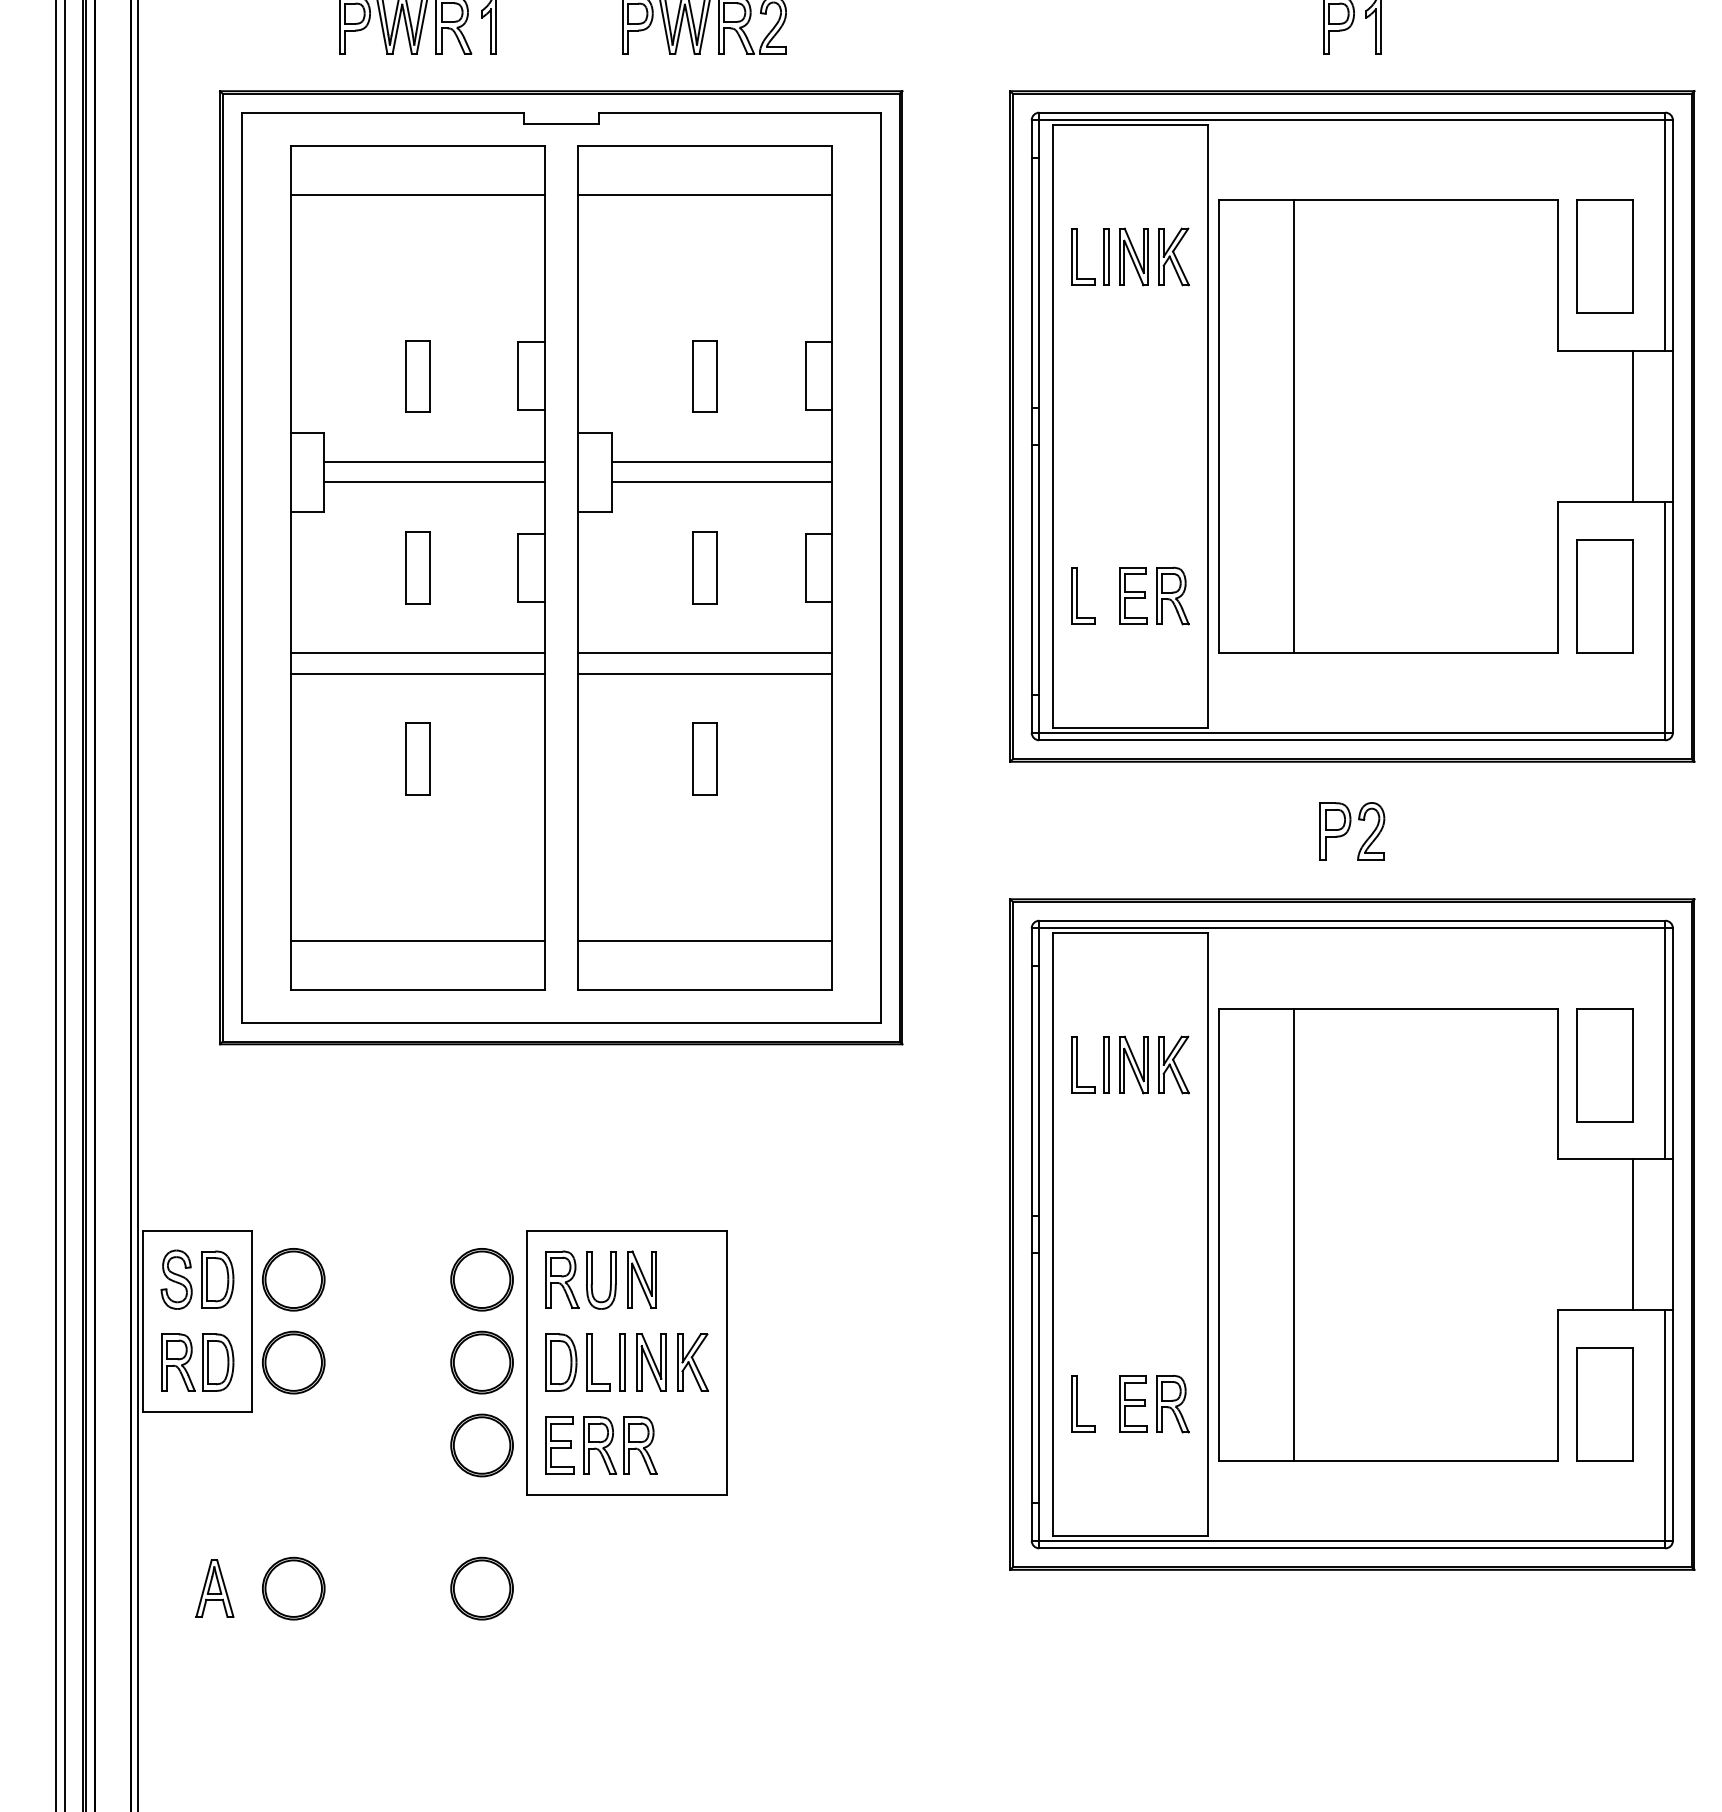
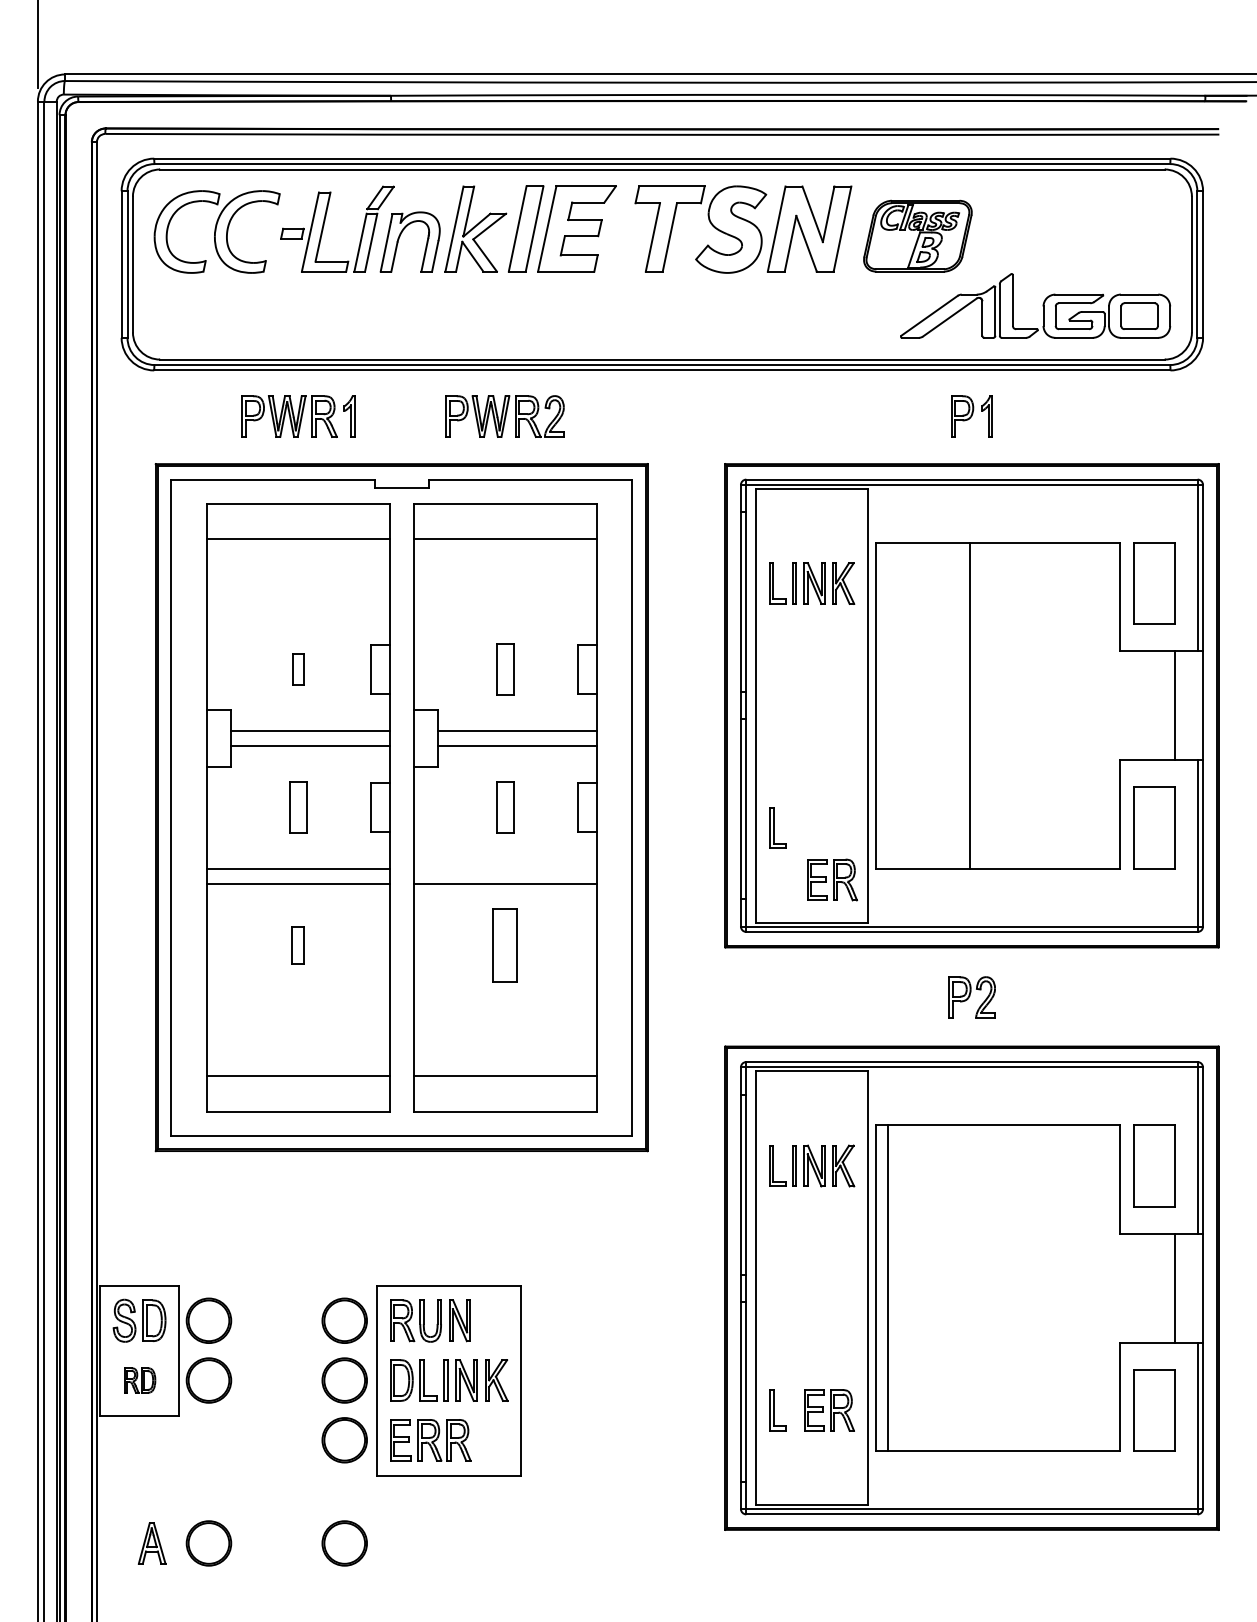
part: (417, 376) -> (298, 669), size x0.6
line: (1294, 426) -> (970, 705), moved
part: (1154, 595) -> (832, 879), moved
line: (703, 653) -> (504, 869), removed
part: (417, 759) -> (298, 945), size x0.7
part: (705, 759) -> (505, 945), size x1.4
line: (1294, 1234) -> (888, 1288), moved
part: (197, 1362) -> (139, 1380), size x0.6

